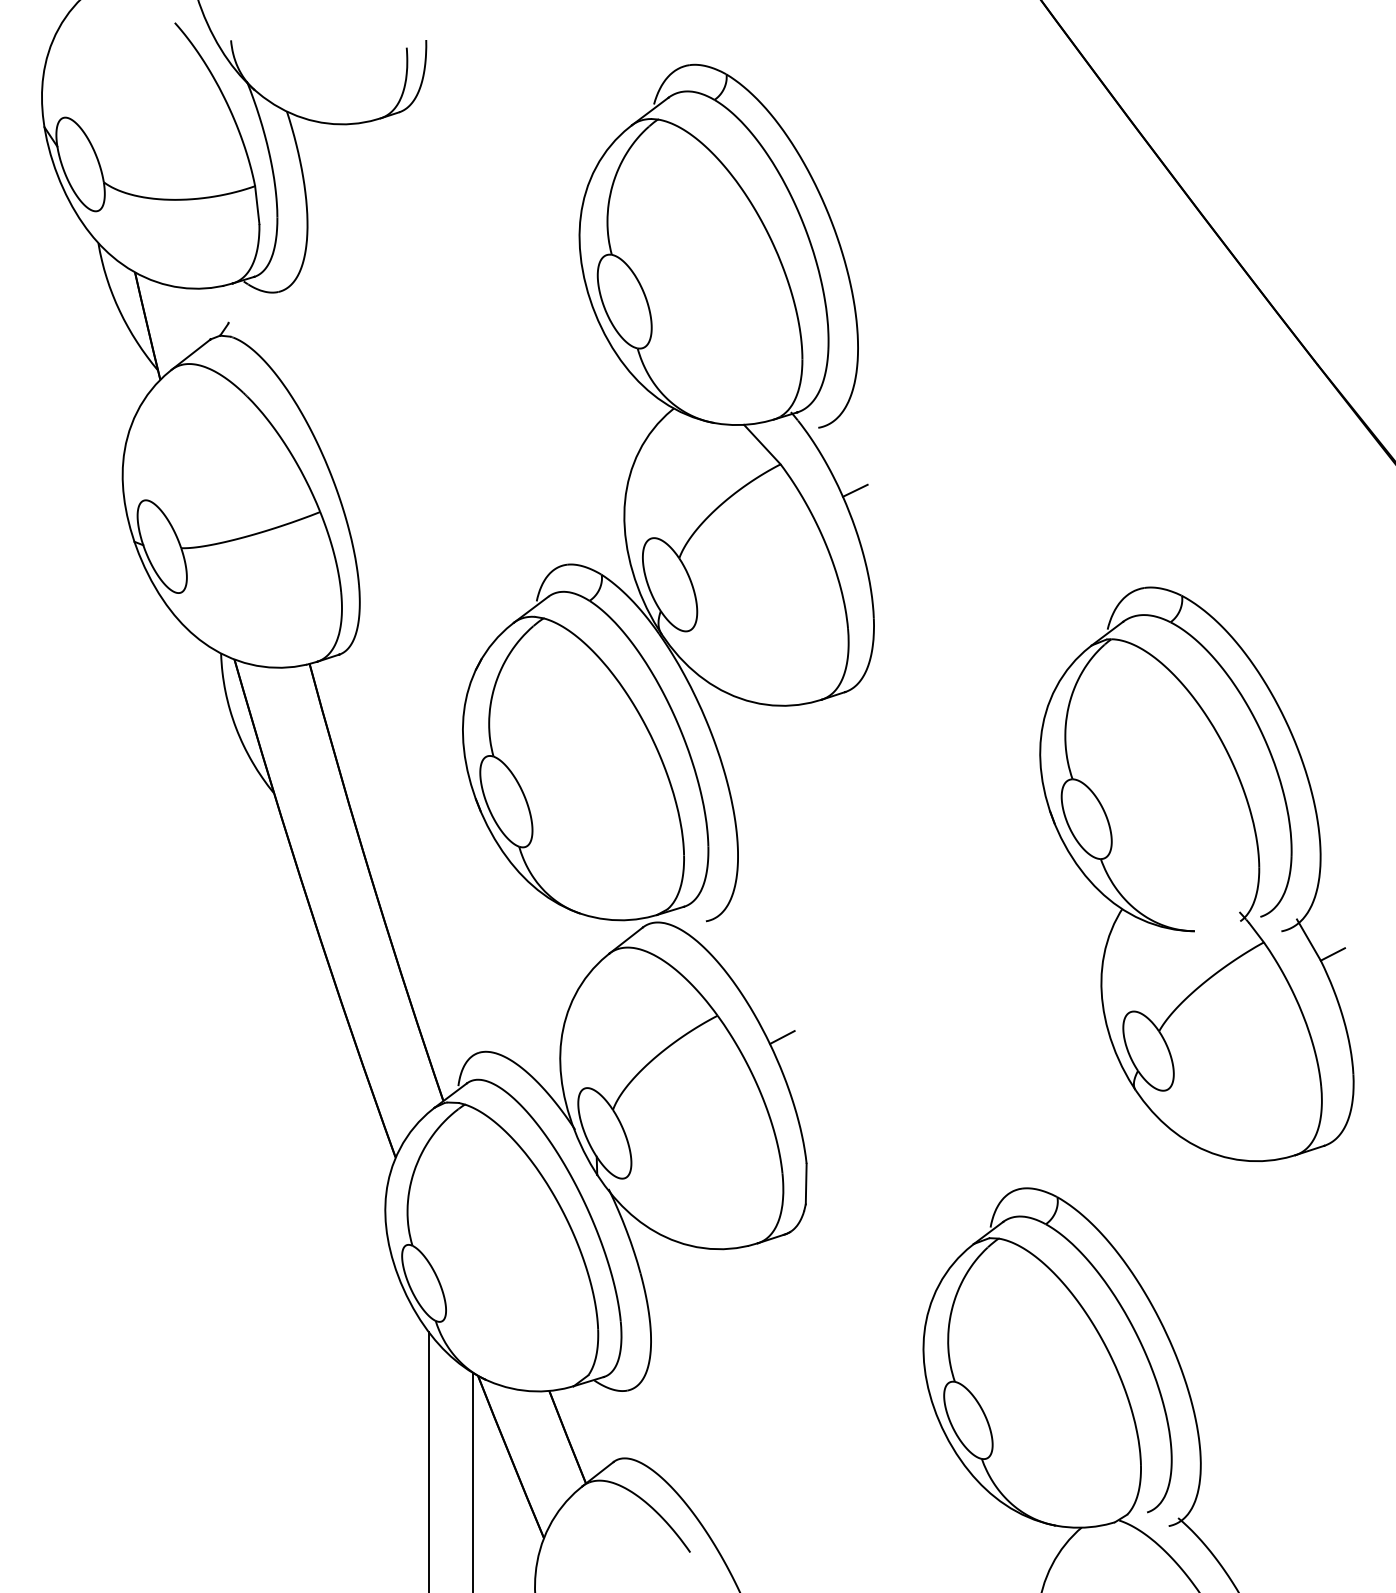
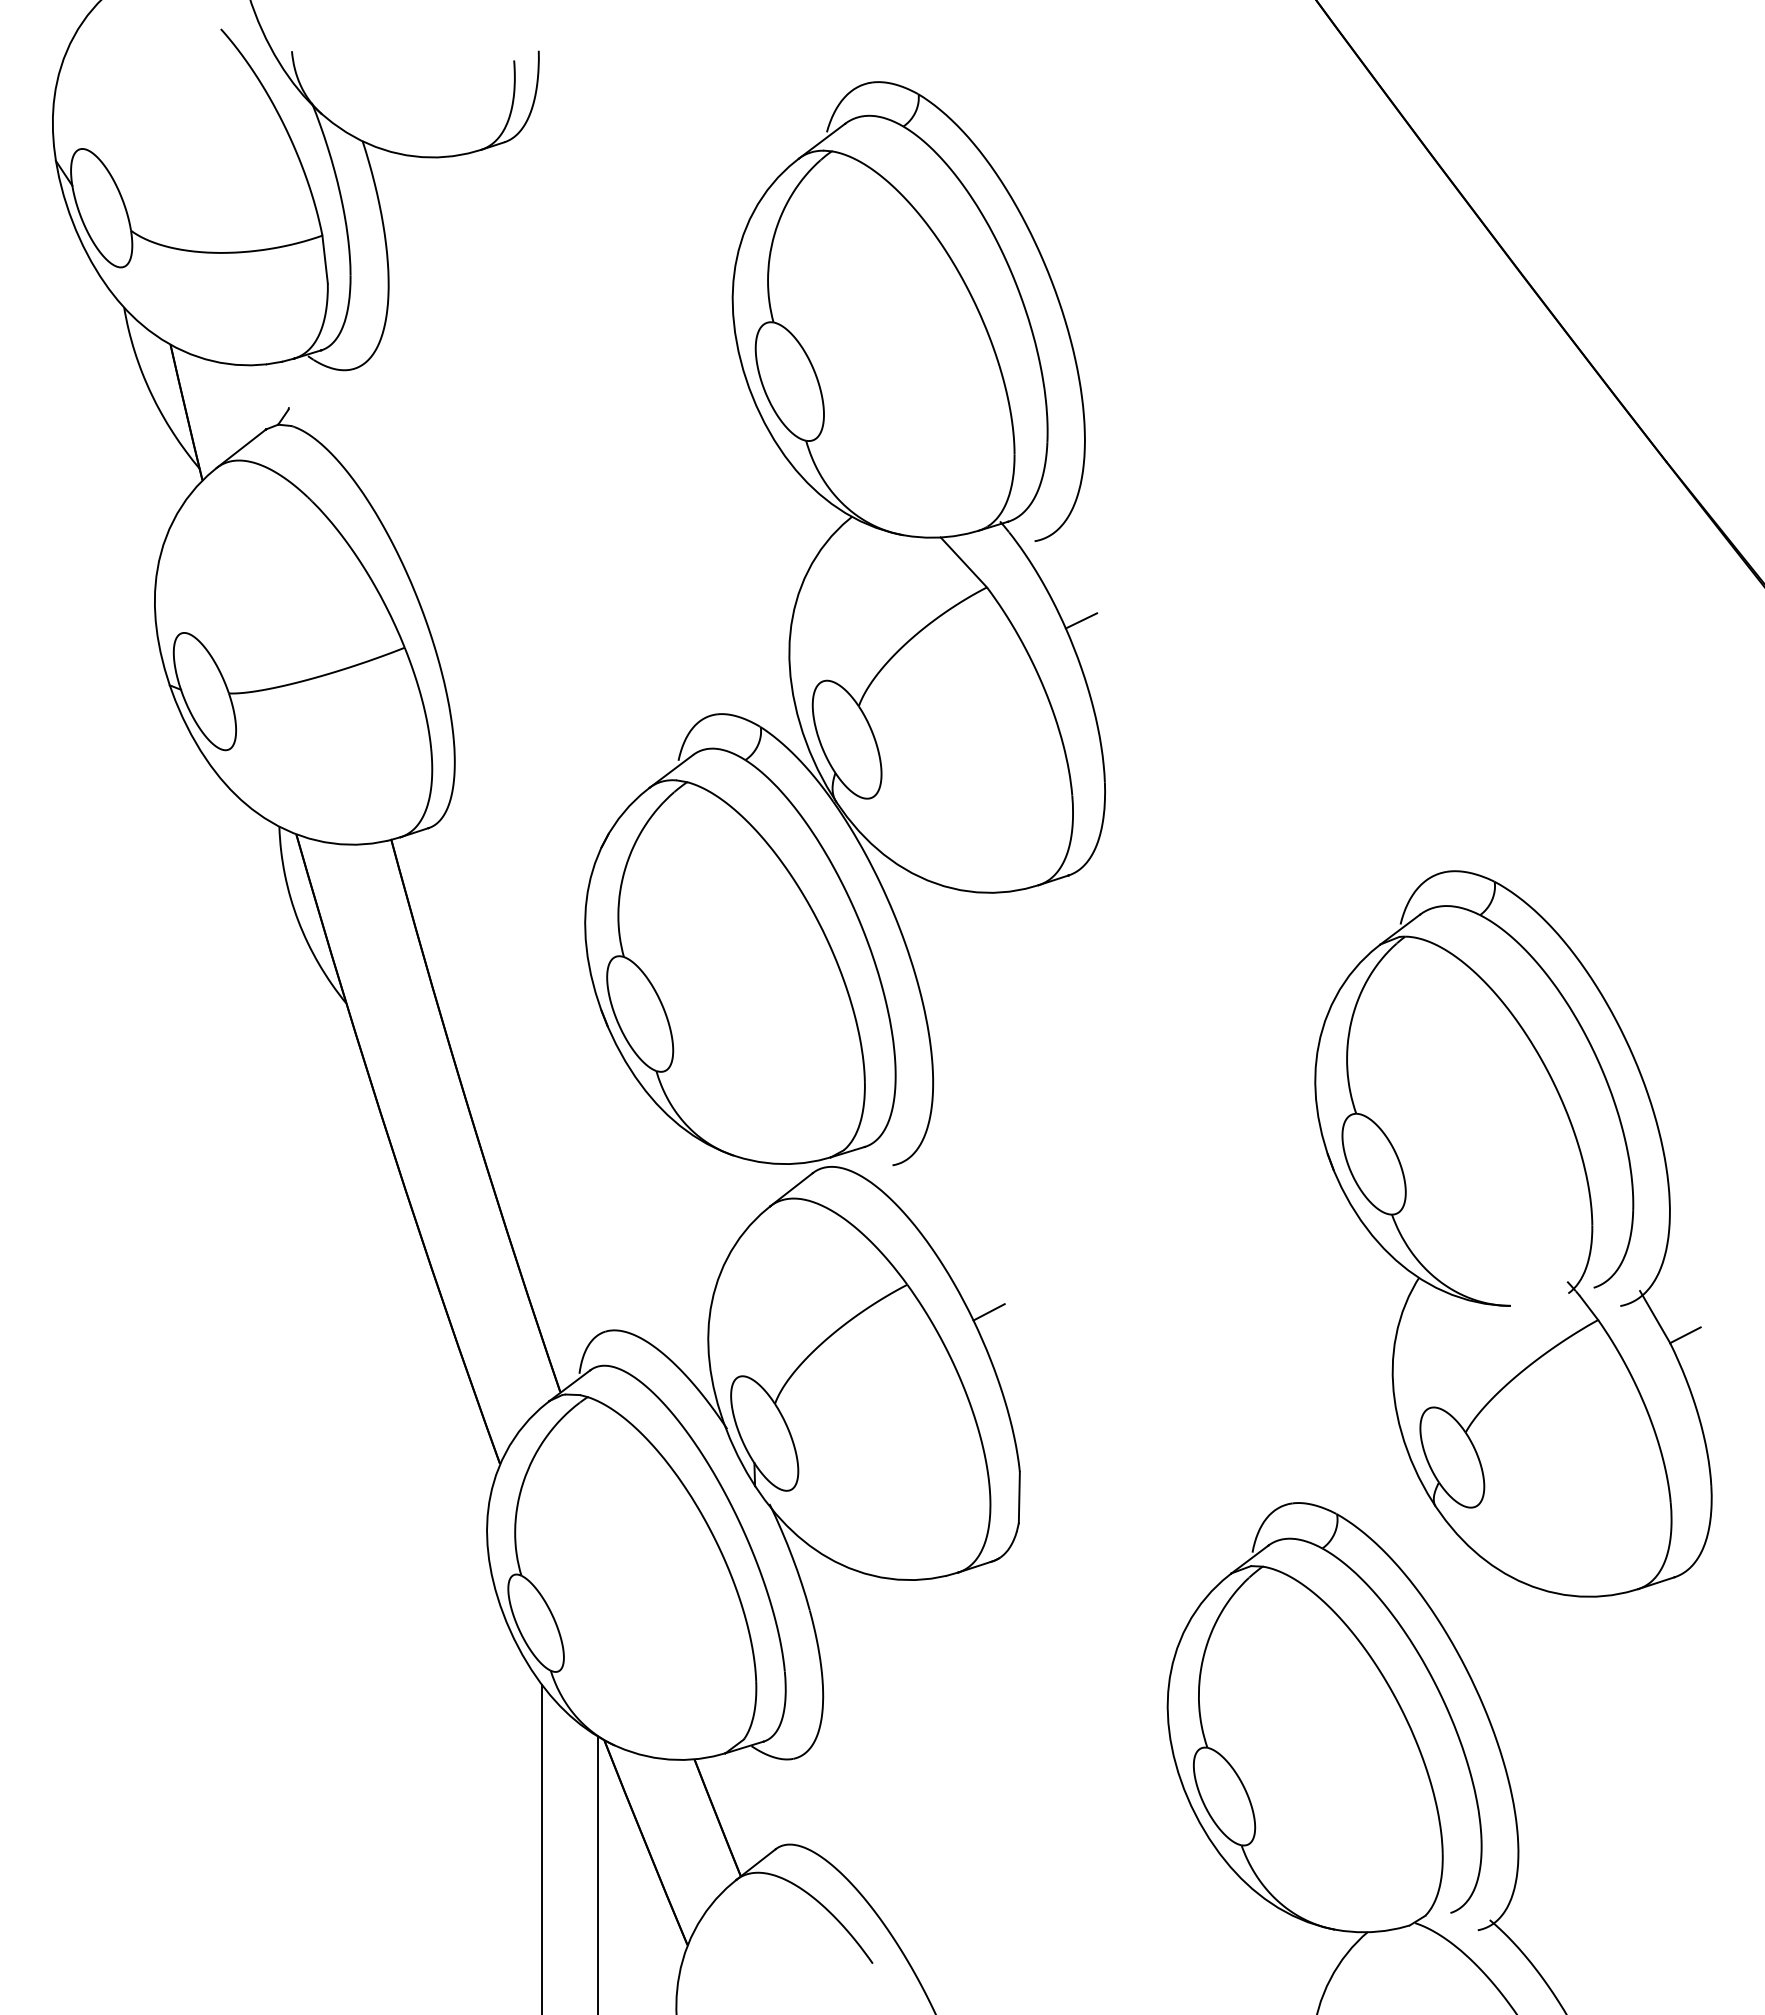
part: (1196, 873) -> (1513, 1233), moved

